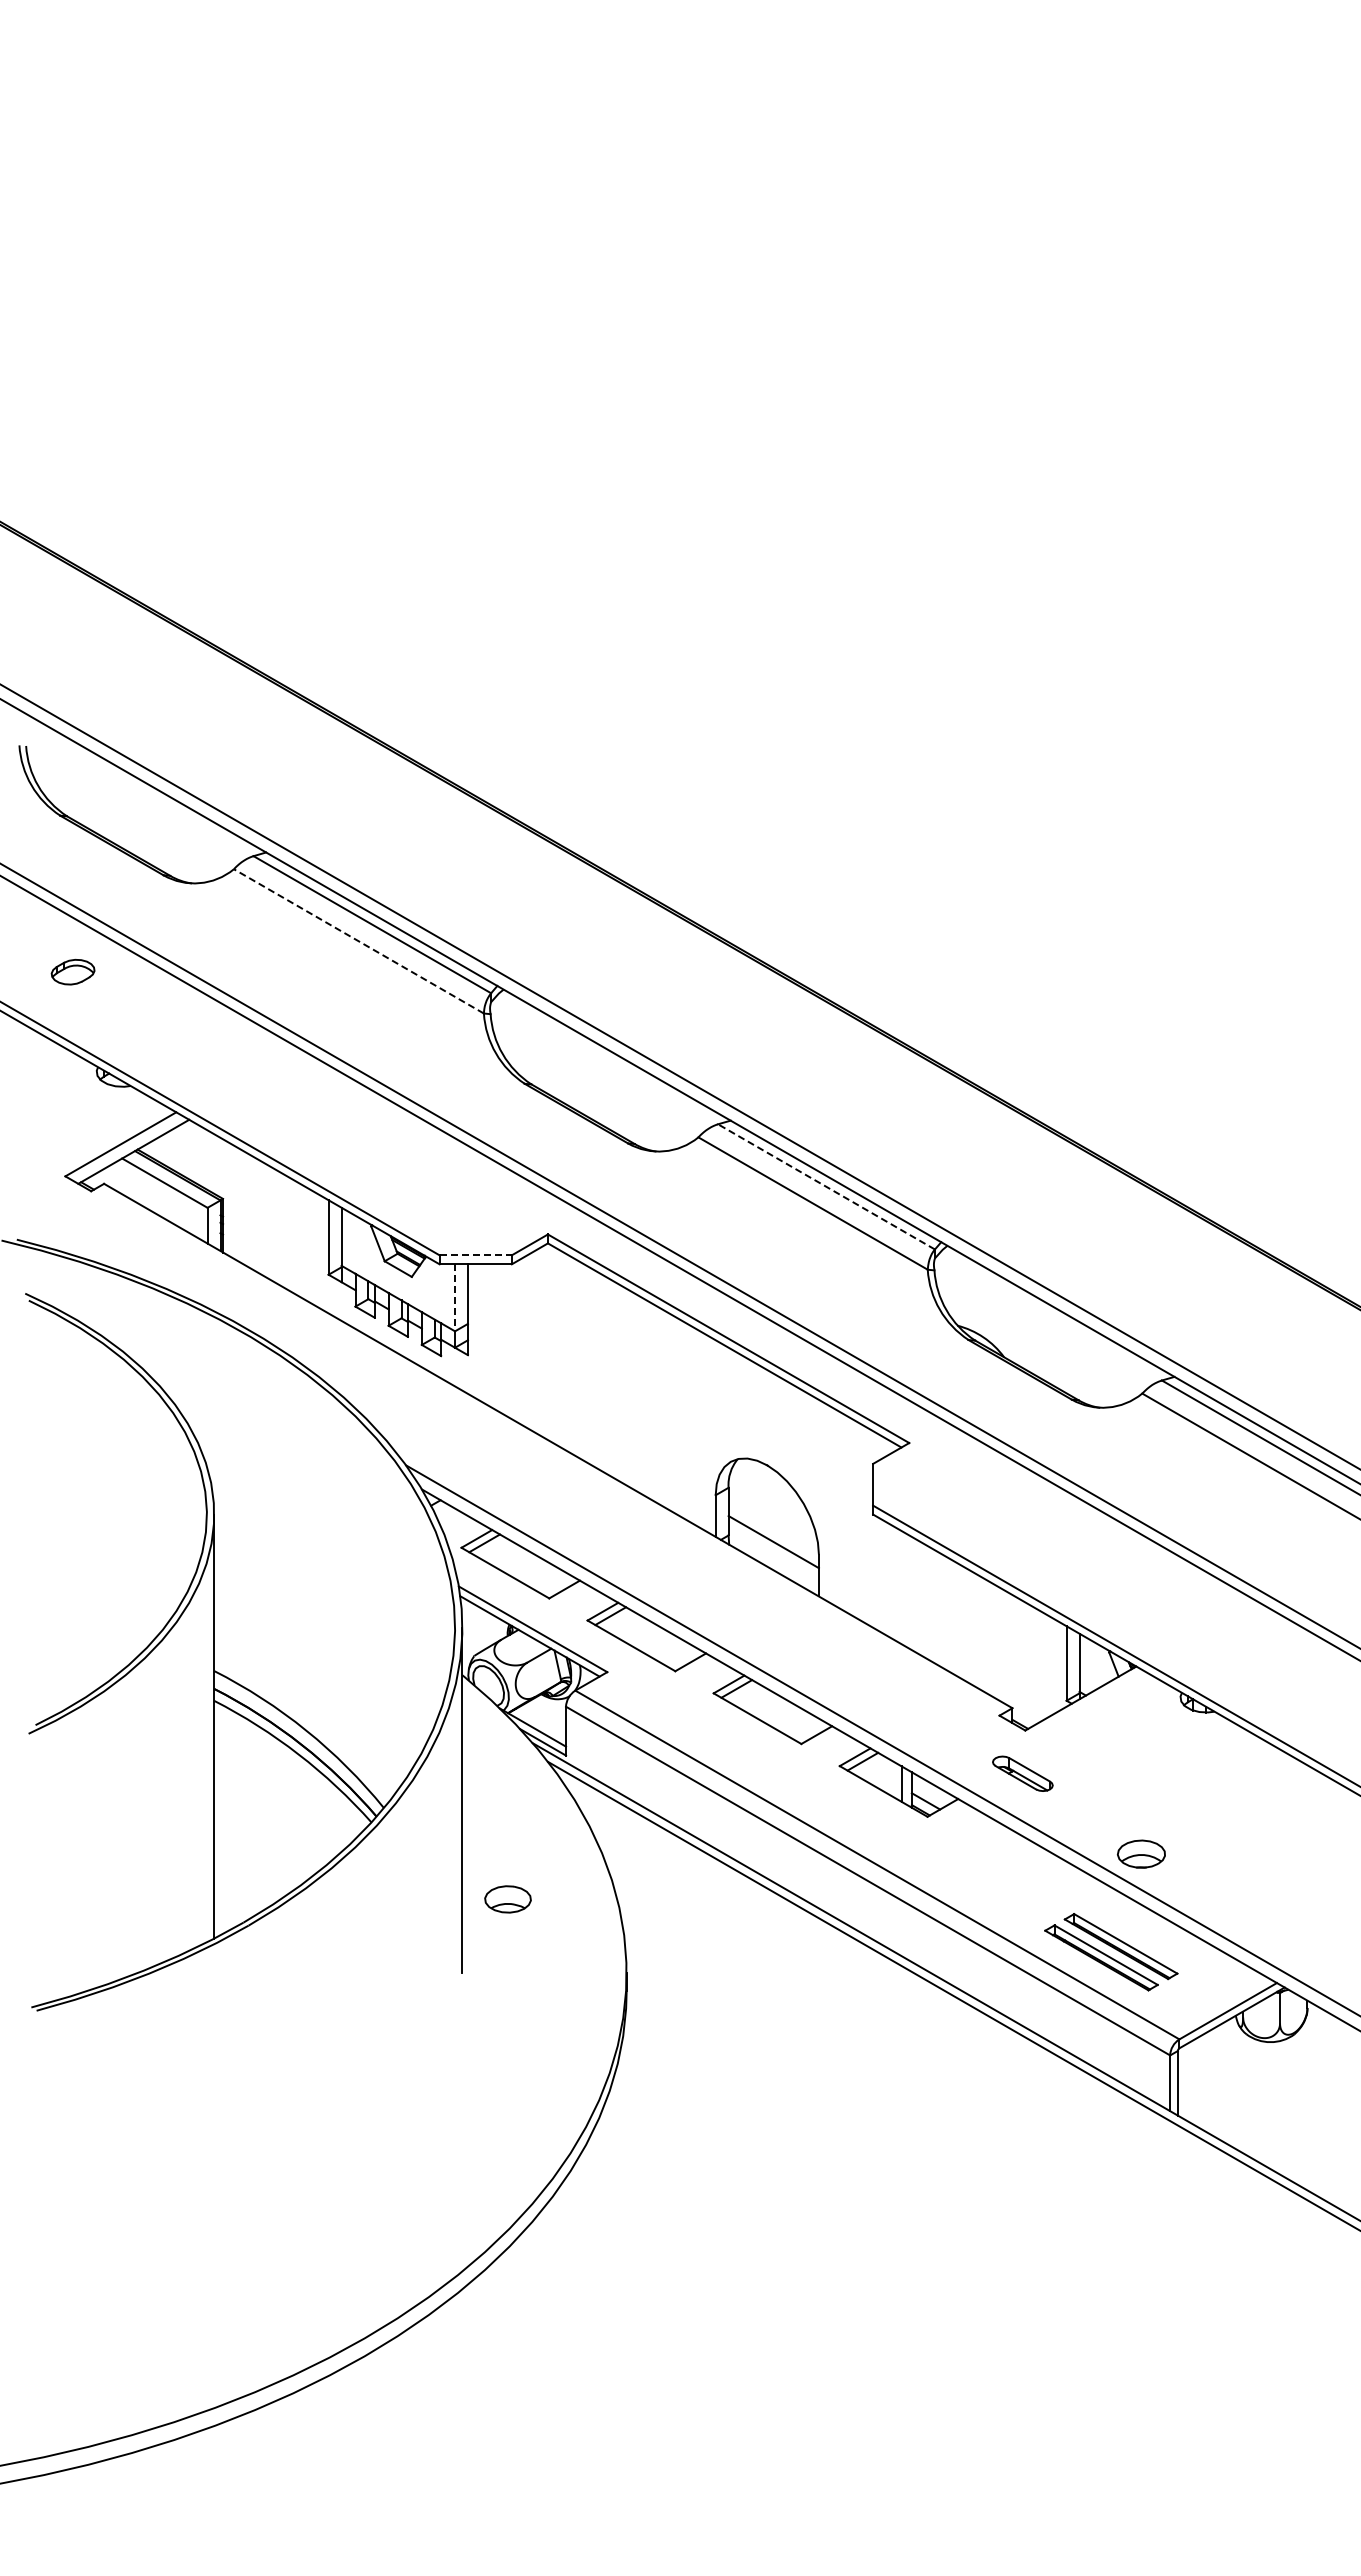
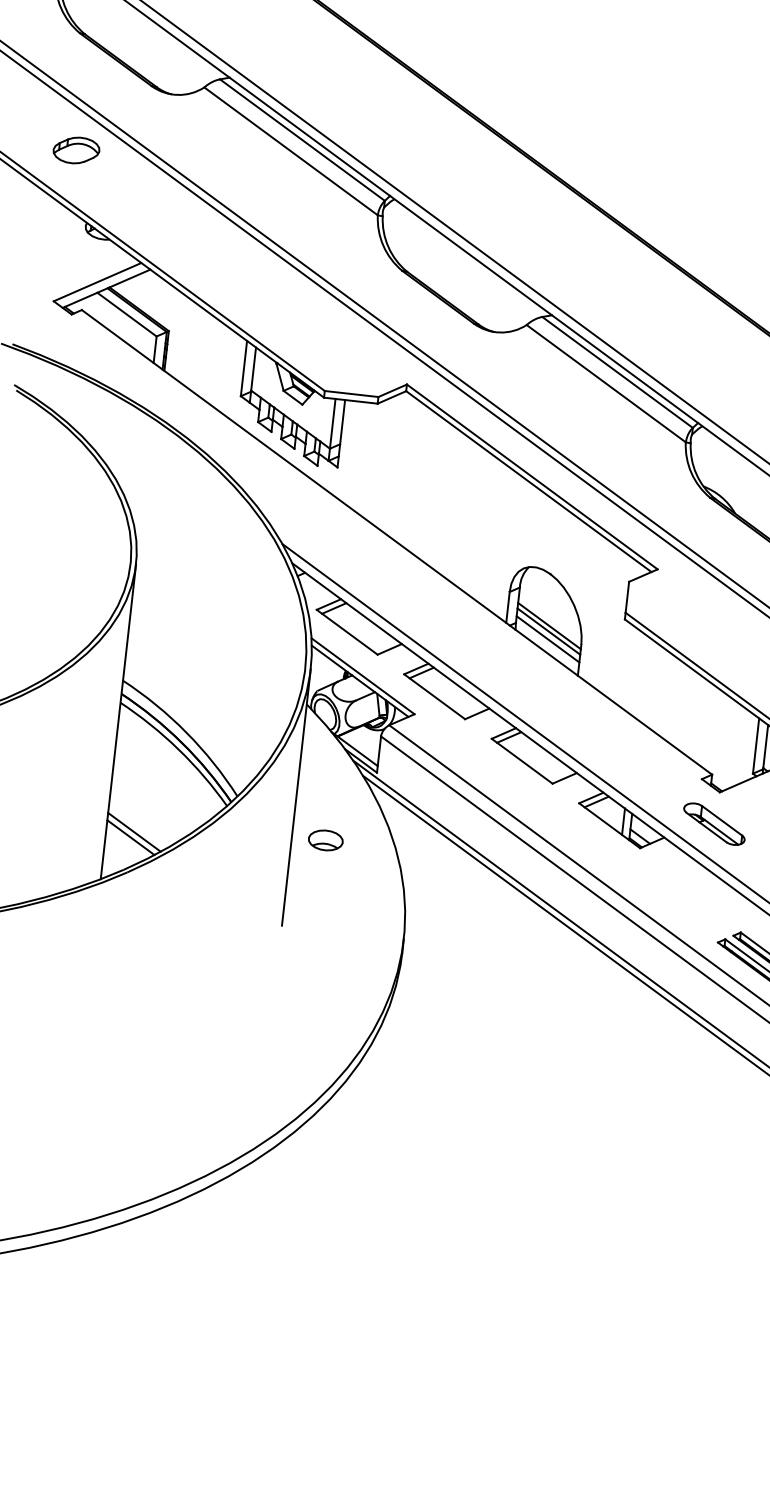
line: (358, 941) -> (290, 151), dashed -> solid
part: (72, 971) -> (76, 149), size x1.43
line: (826, 1186) -> (617, 372), dashed -> solid
line: (476, 1255) -> (352, 394), dashed -> solid
line: (455, 1297) -> (333, 423), dashed -> solid
line: (773, 1534) -> (549, 625), added
line: (773, 1552) -> (547, 639), added
part: (1022, 1773) -> (714, 823), size x1.43
line: (252, 1871) -> (134, 832), added
line: (248, 1878) -> (131, 837), added
part: (507, 1899) -> (325, 840), moved

